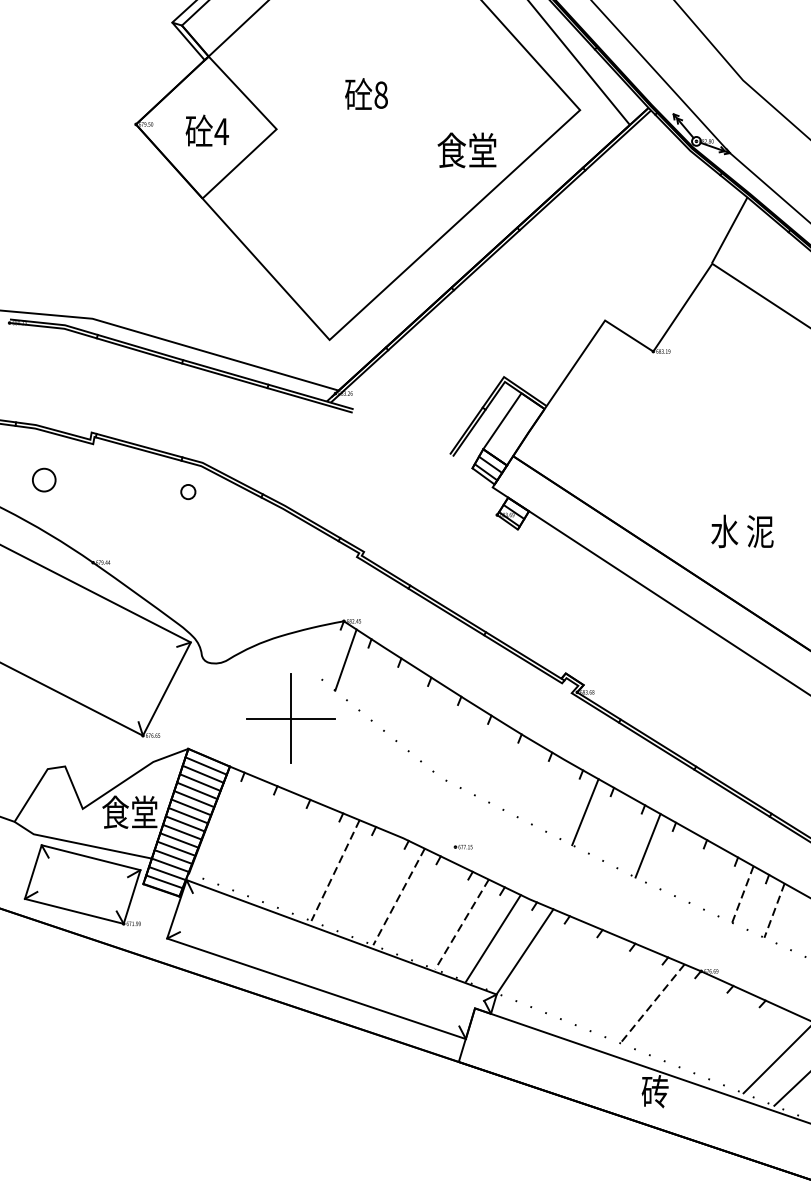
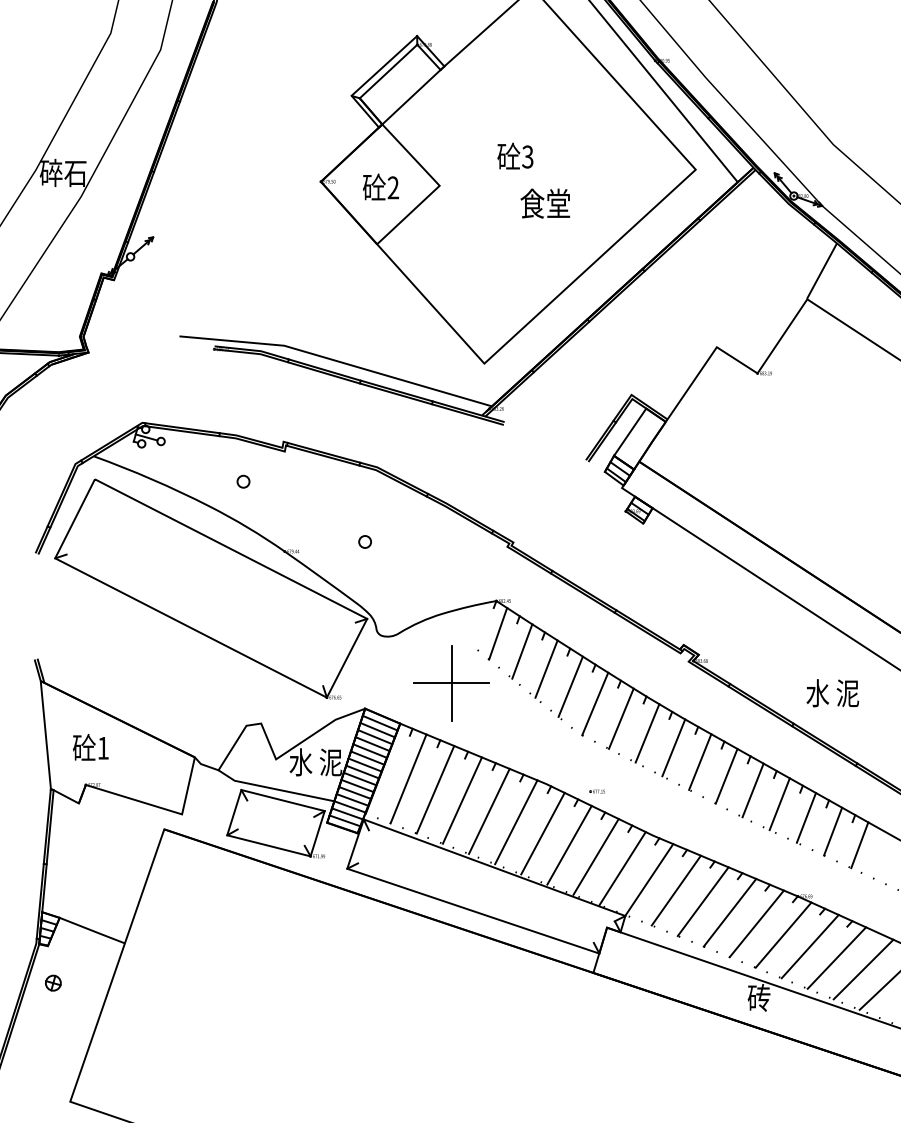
text: (380, 94) -> (527, 156), 8 -> 3
text: (221, 131) -> (393, 187), 4 -> 2
text: (466, 150) -> (544, 203), moved
part: (44, 479) -> (243, 481), size x0.62
part: (187, 491) -> (364, 541), moved
text: (742, 531) -> (832, 693), moved
line: (374, 681) -> (522, 651), added
line: (403, 701) -> (546, 668), added
line: (431, 722) -> (570, 686), added
line: (461, 742) -> (595, 703), added
line: (490, 760) -> (620, 718), added
line: (522, 778) -> (647, 733), added
line: (553, 794) -> (673, 747), added
text: (129, 812) -> (315, 762), 食堂 -> 水 泥
line: (616, 828) -> (726, 775), added
line: (239, 831) -> (408, 778), added
line: (271, 844) -> (435, 789), added
line: (302, 857) -> (461, 800), added
line: (679, 862) -> (779, 804), added
line: (335, 870) -> (489, 811), dashed -> solid
line: (710, 877) -> (805, 817), added
line: (367, 883) -> (516, 822), added
line: (743, 894) -> (833, 831), dashed -> solid
line: (398, 897) -> (542, 834), dashed -> solid
line: (430, 909) -> (569, 844), added
line: (774, 910) -> (859, 845), dashed -> solid
line: (461, 925) -> (595, 857), dashed -> solid
line: (556, 964) -> (675, 890), added
line: (588, 977) -> (702, 901), added
line: (620, 990) -> (729, 912), added
line: (652, 1003) -> (756, 923), dashed -> solid
line: (684, 1016) -> (783, 934), added
line: (714, 1030) -> (809, 946), added
line: (746, 1043) -> (836, 957), added

